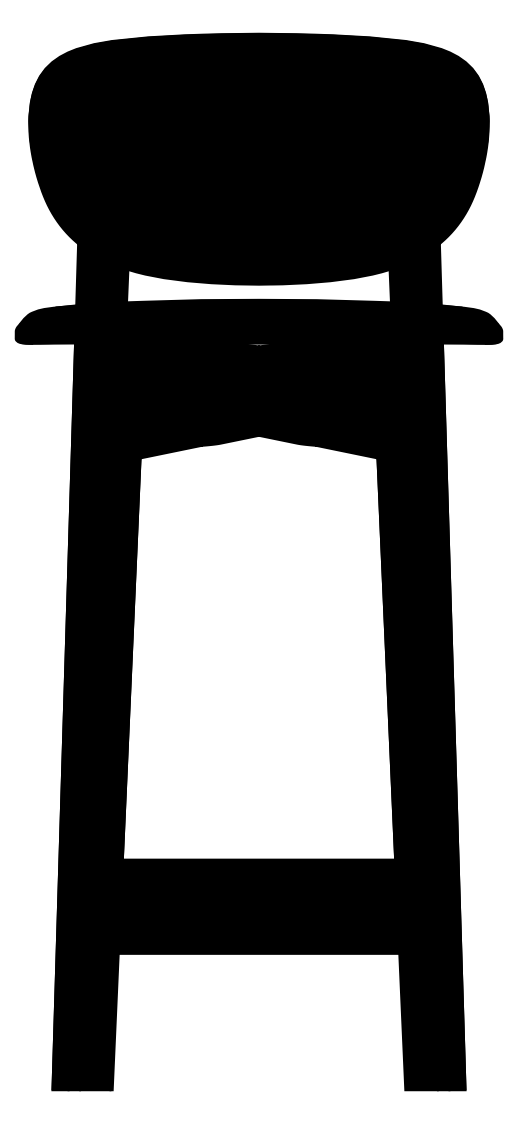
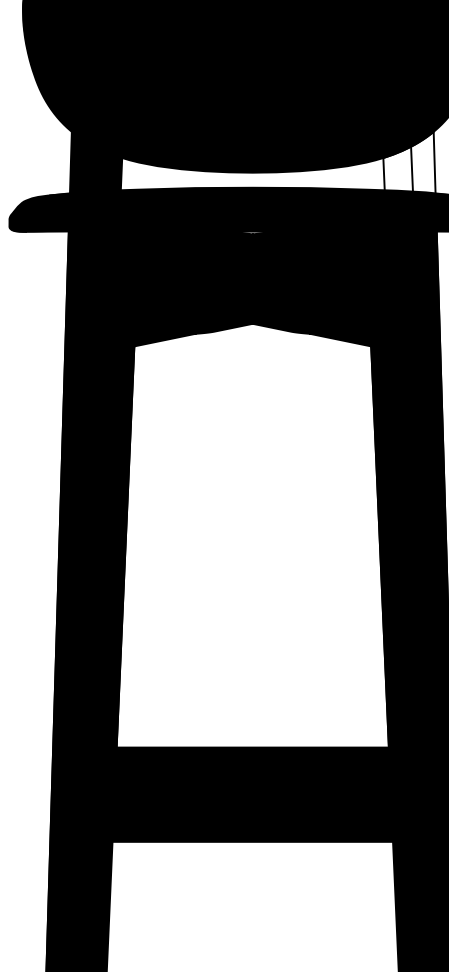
fill: (415, 280) -> (409, 168), removed

